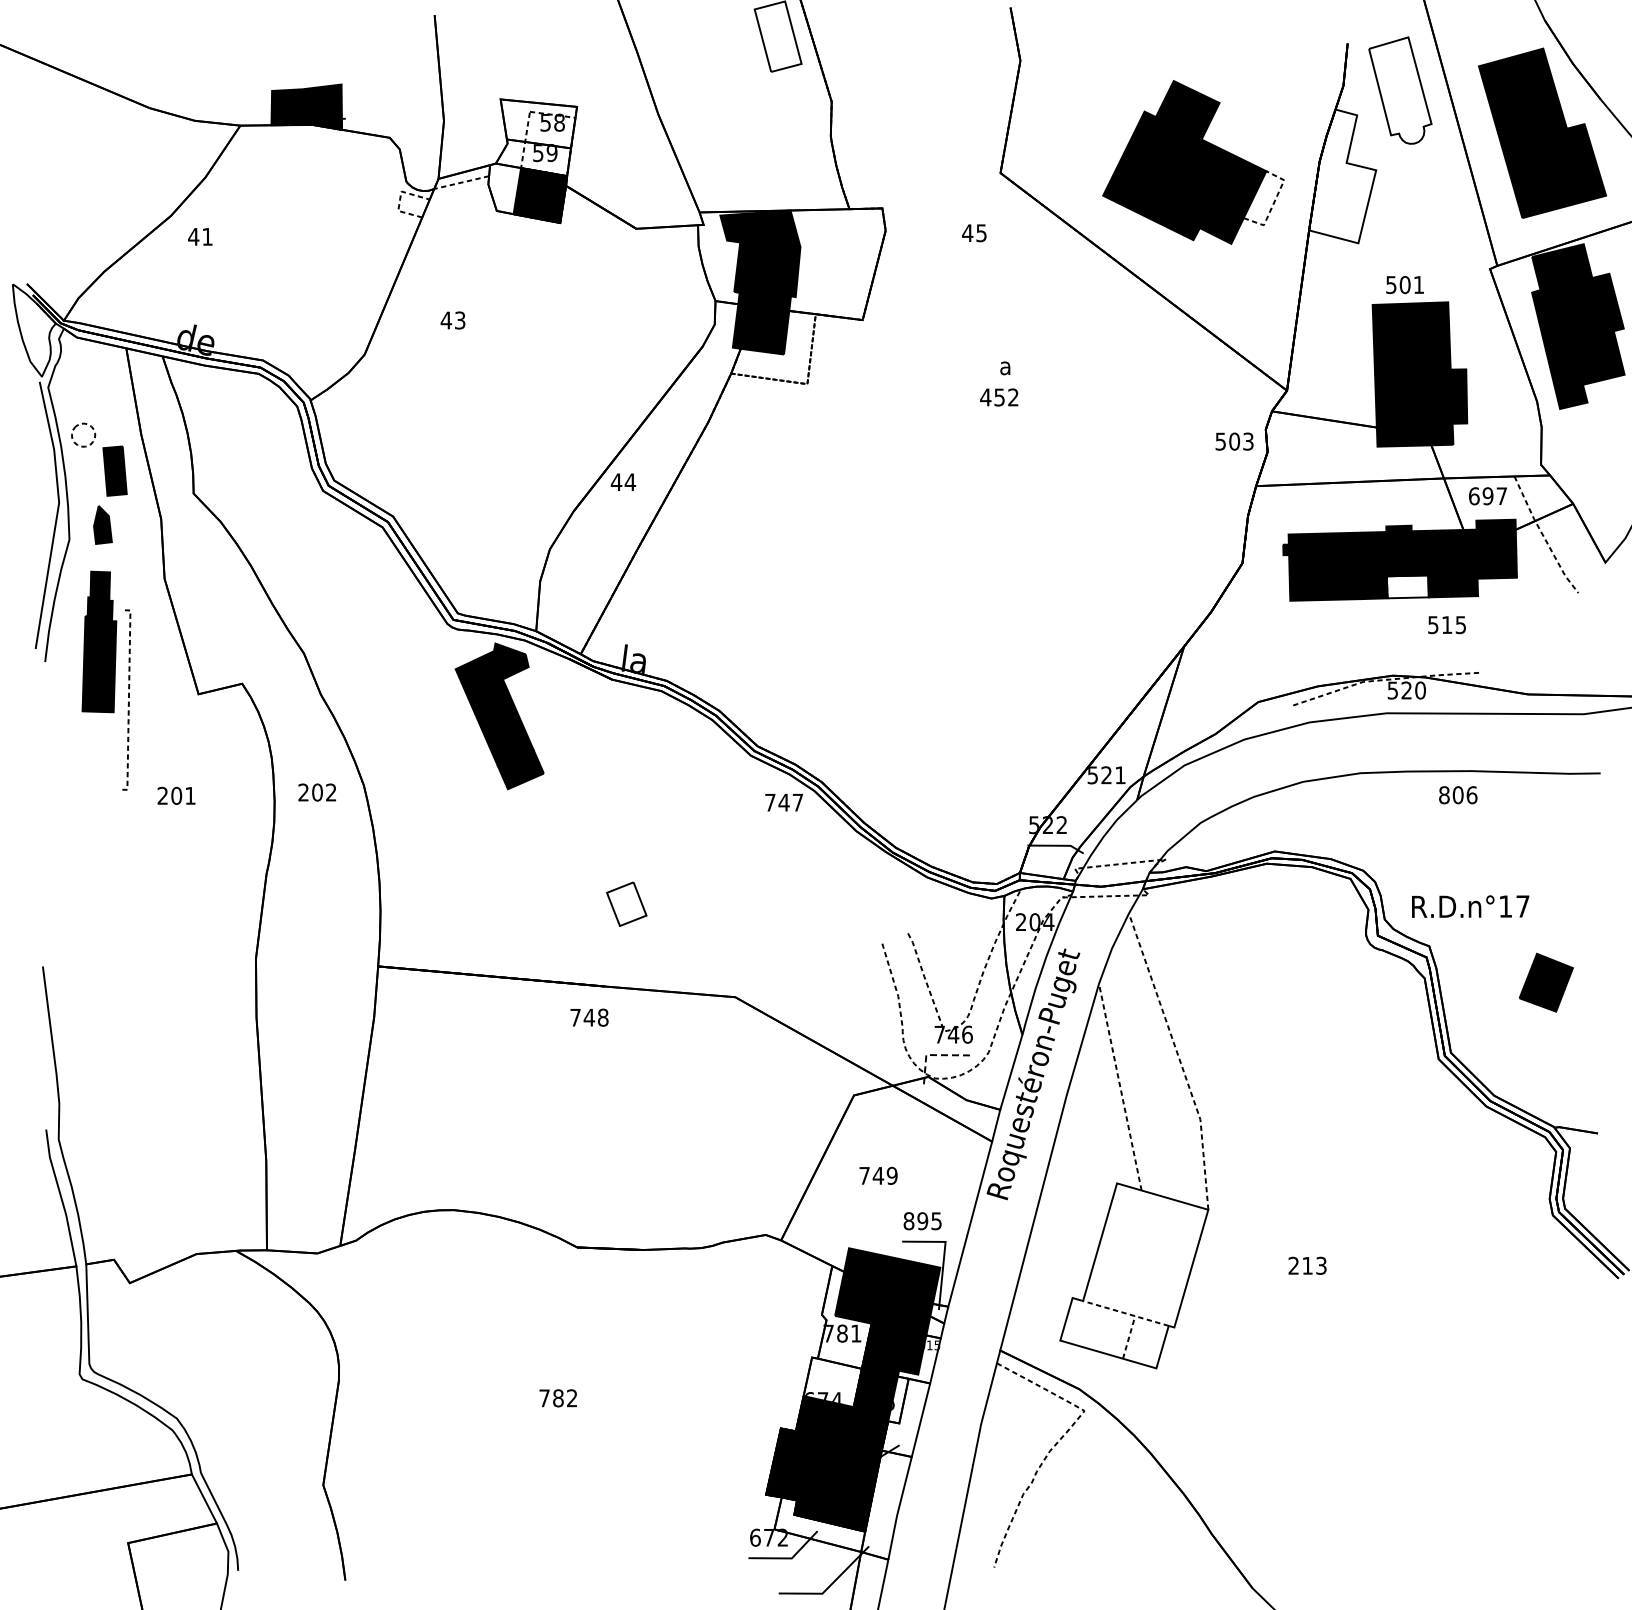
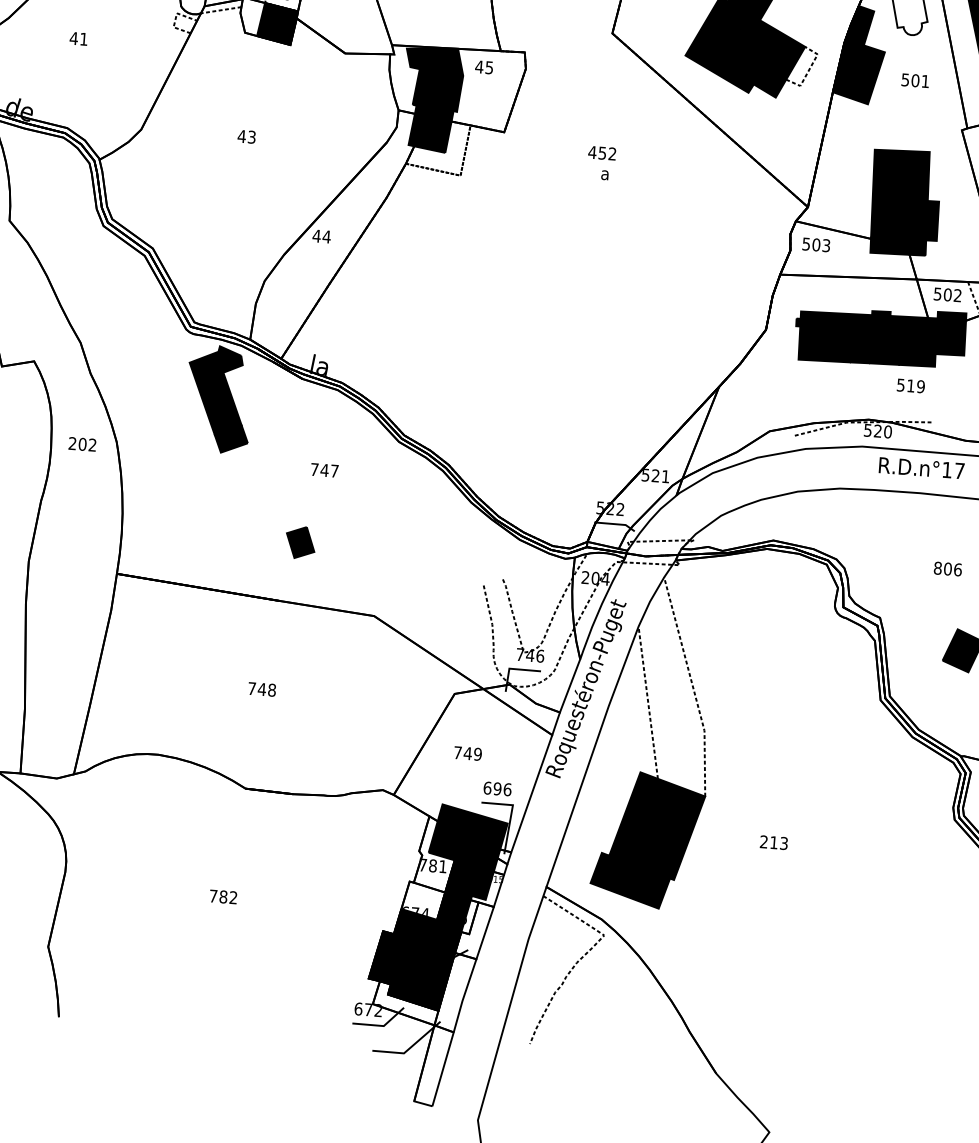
fill: (1342, 176) -> (860, 54), added
text: (974, 233) -> (484, 67), moved
text: (200, 236) -> (78, 38), moved
text: (1404, 285) -> (914, 81), moved
text: (452, 320) -> (246, 136), moved
text: (999, 397) -> (602, 153), moved
text: (1234, 441) -> (816, 244), moved
text: (1487, 496) -> (947, 295), 697 -> 502
fill: (1407, 586) -> (884, 355), added
text: (1460, 624) -> (920, 386), 515 -> 519
text: (1458, 795) -> (948, 569), moved
text: (783, 802) -> (324, 470), moved
fill: (626, 904) -> (300, 542), added
text: (1470, 906) -> (921, 468), moved
text: (589, 1017) -> (262, 689), moved
line: (931, 1055) -> (513, 669), dashed -> solid
text: (922, 1221) -> (497, 789), 895 -> 696
fill: (1134, 1275) -> (648, 840), added

